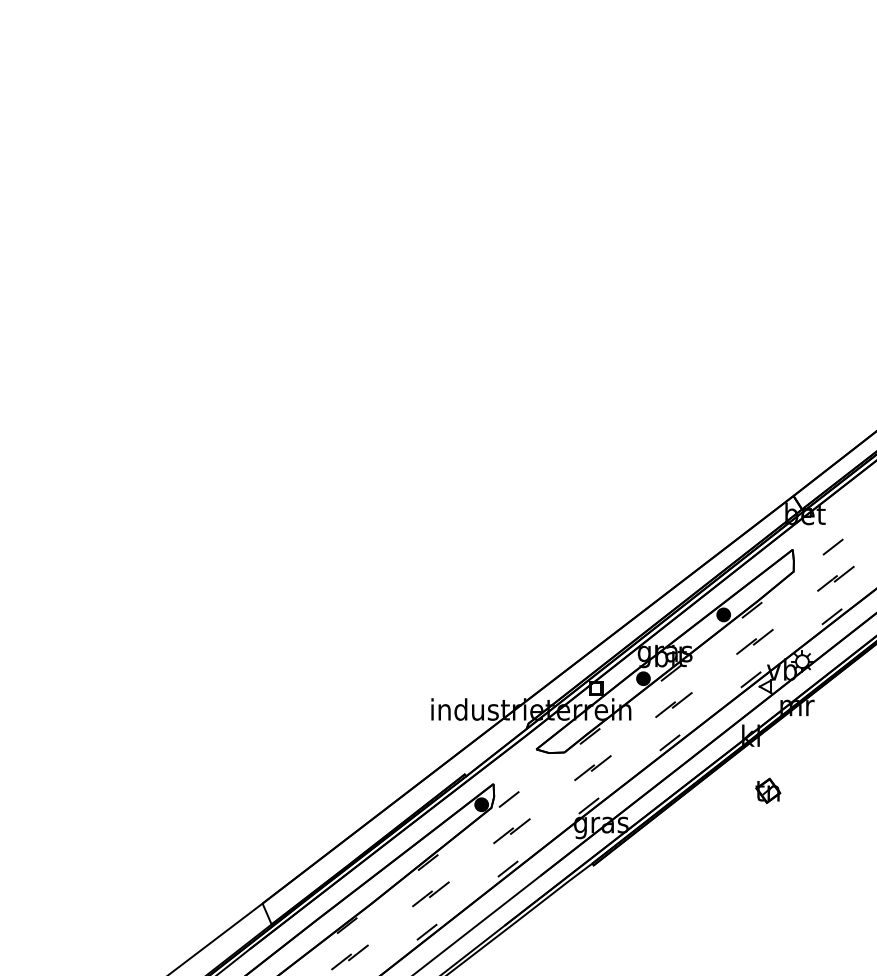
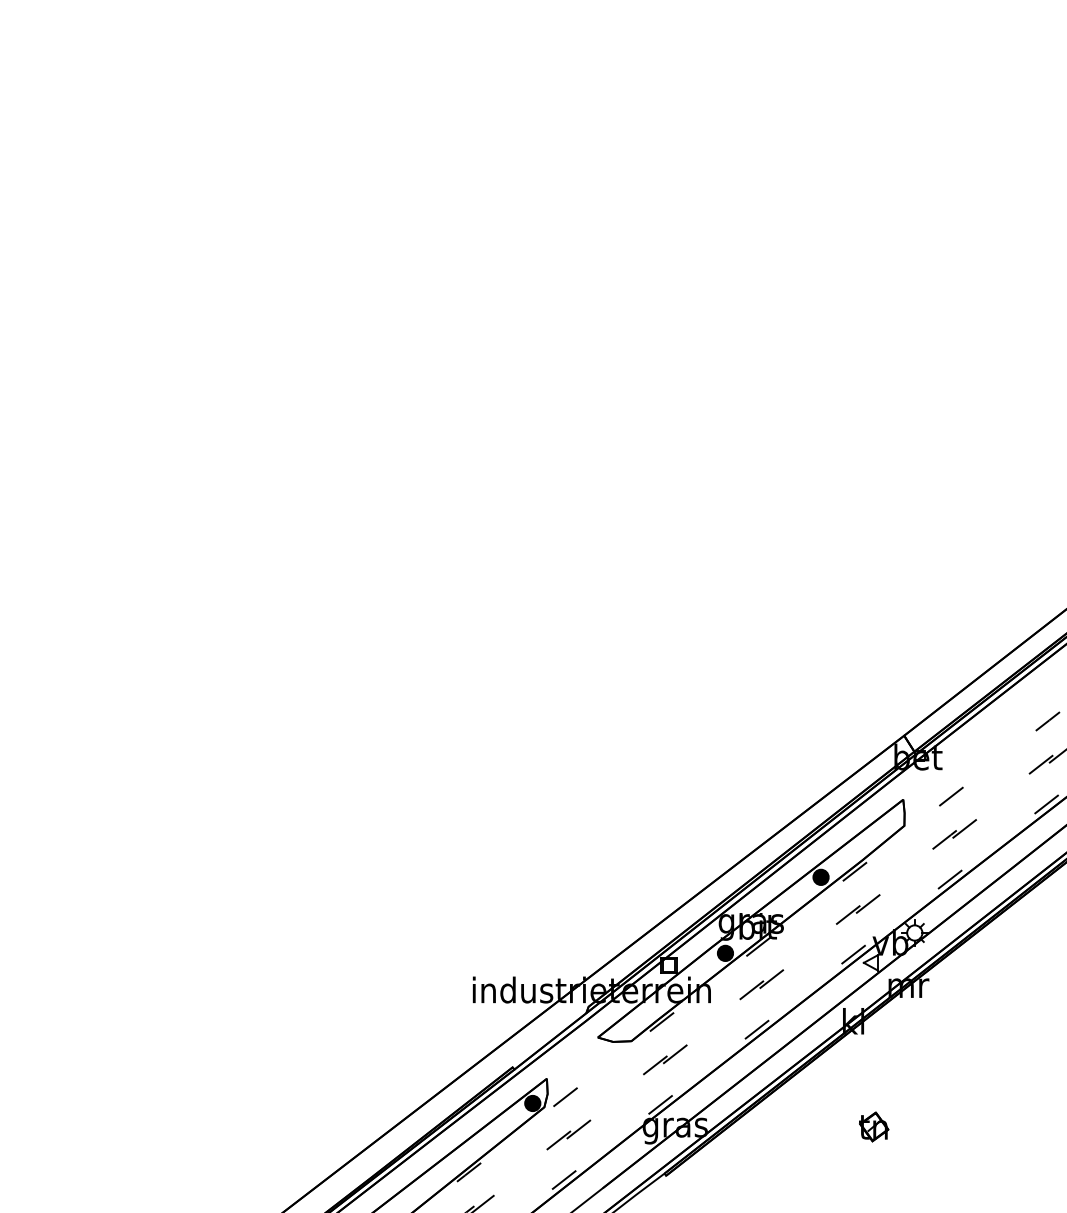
part: (768, 790) -> (874, 1126), moved

